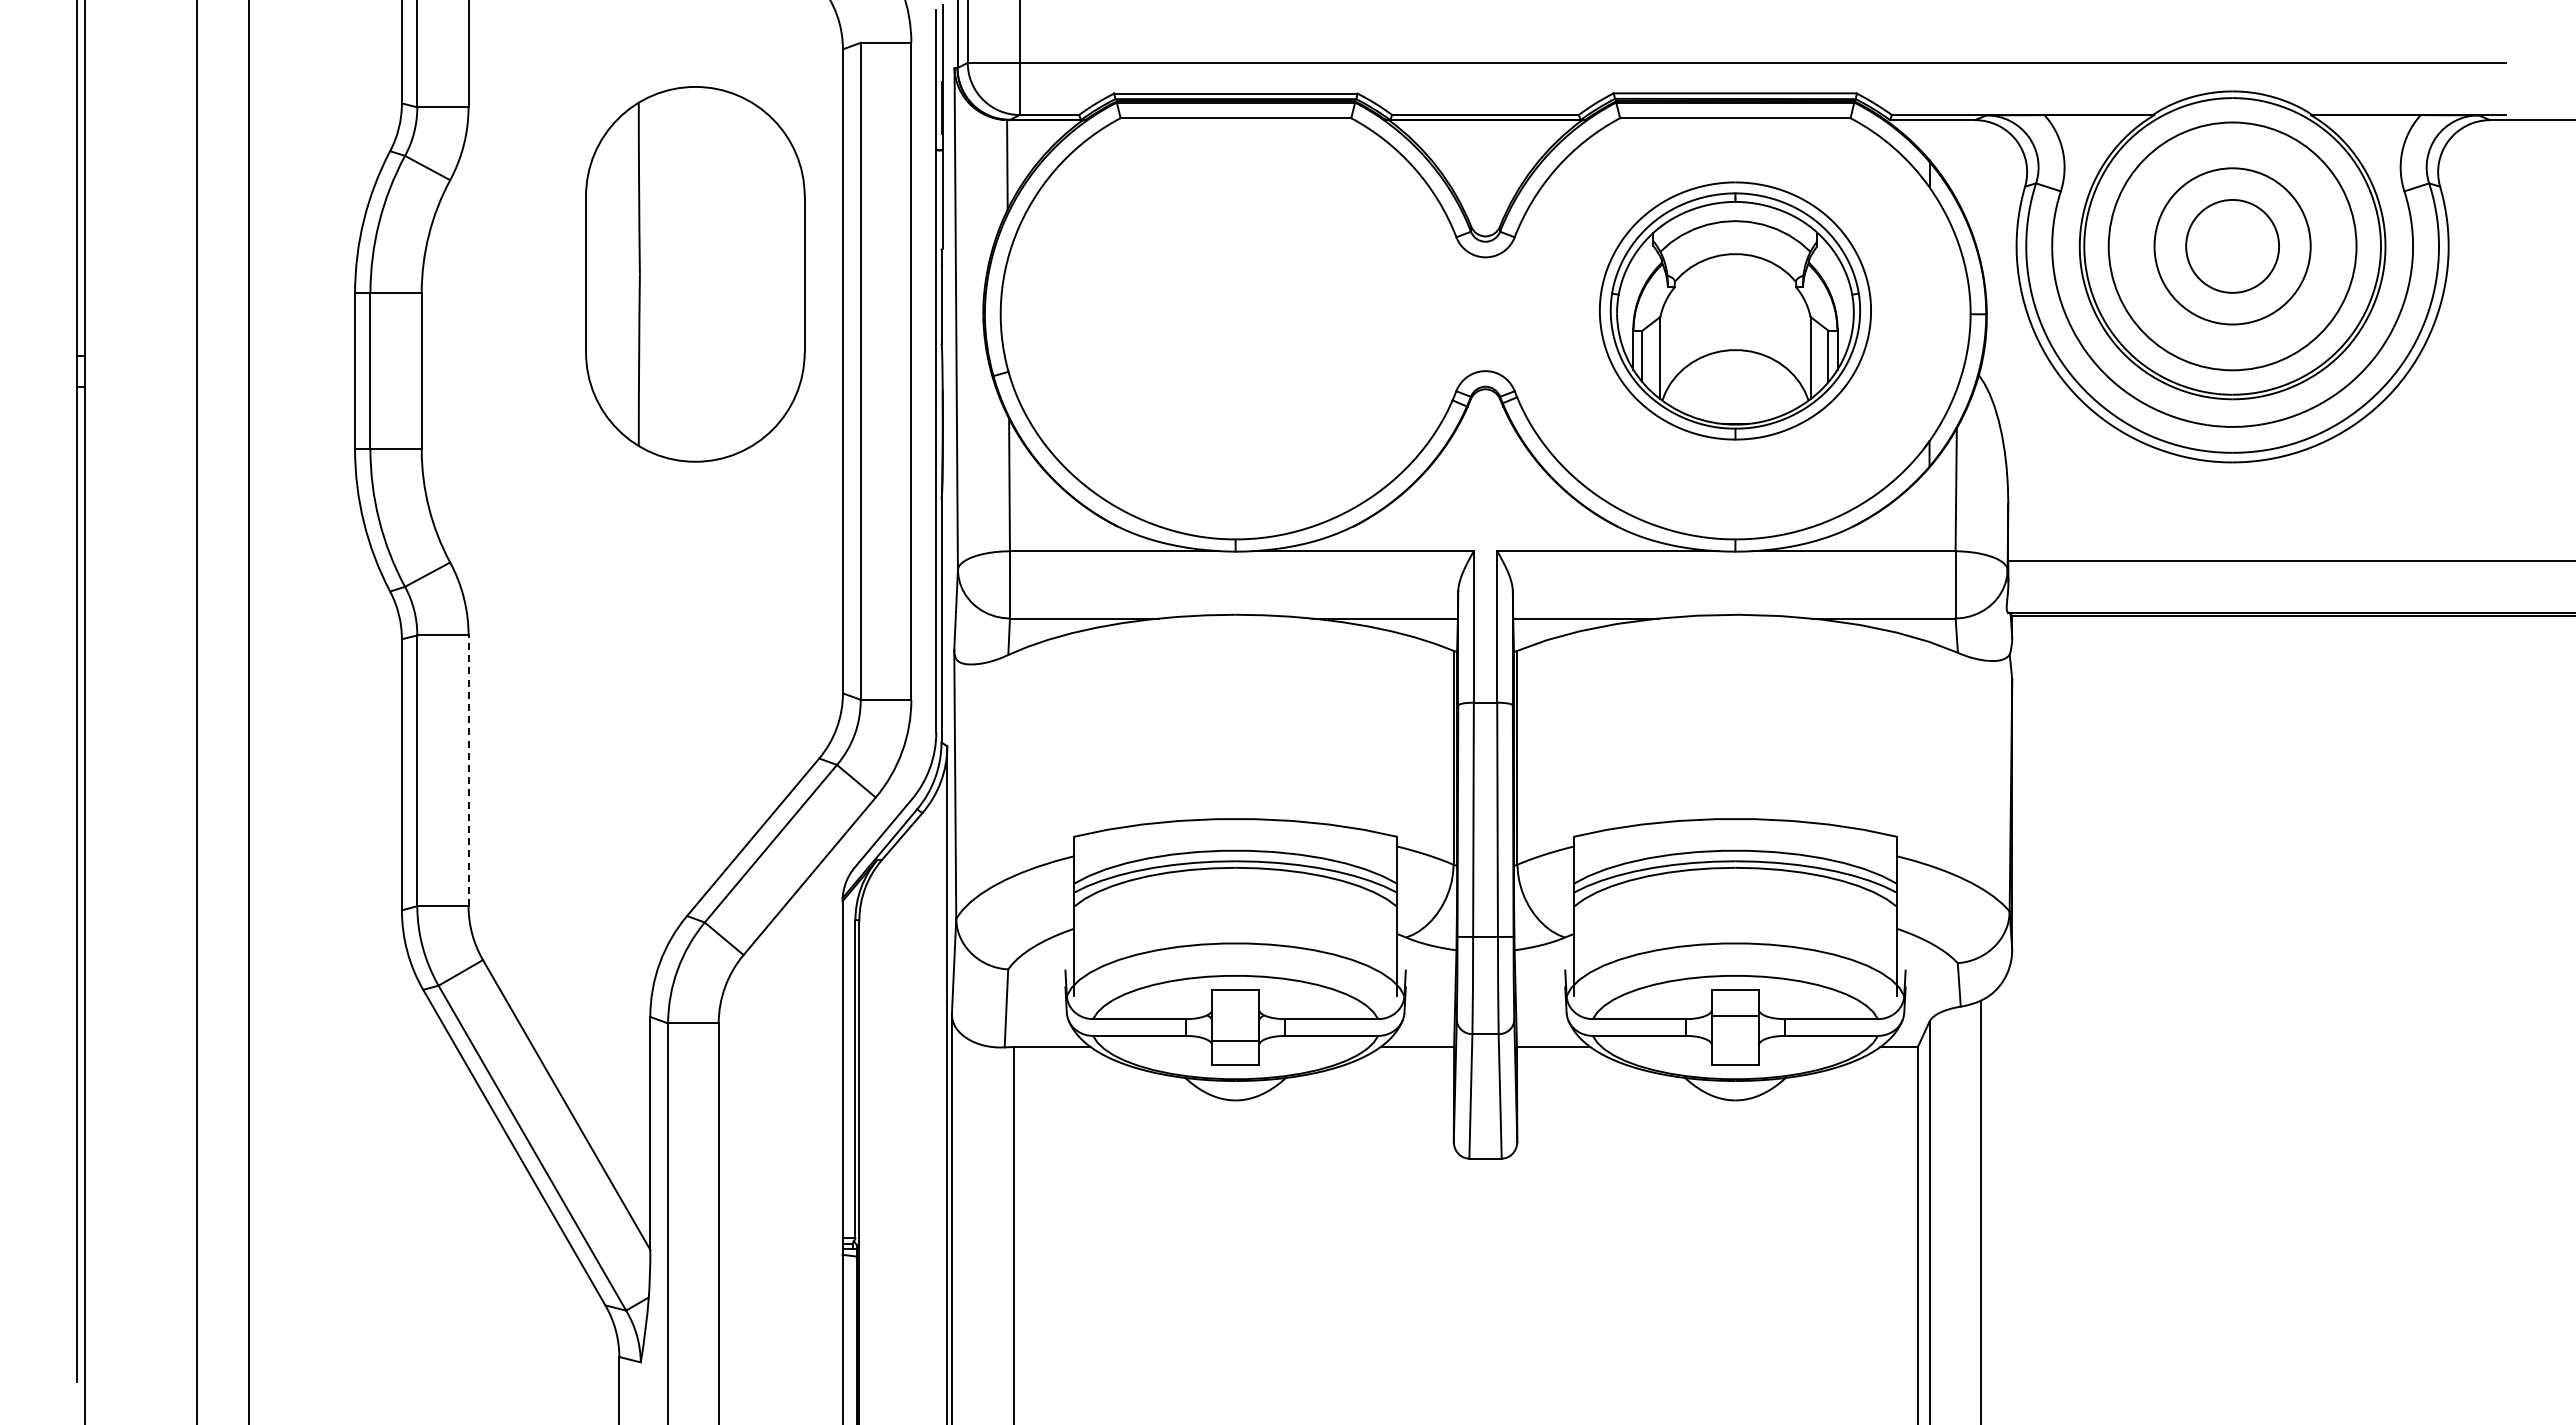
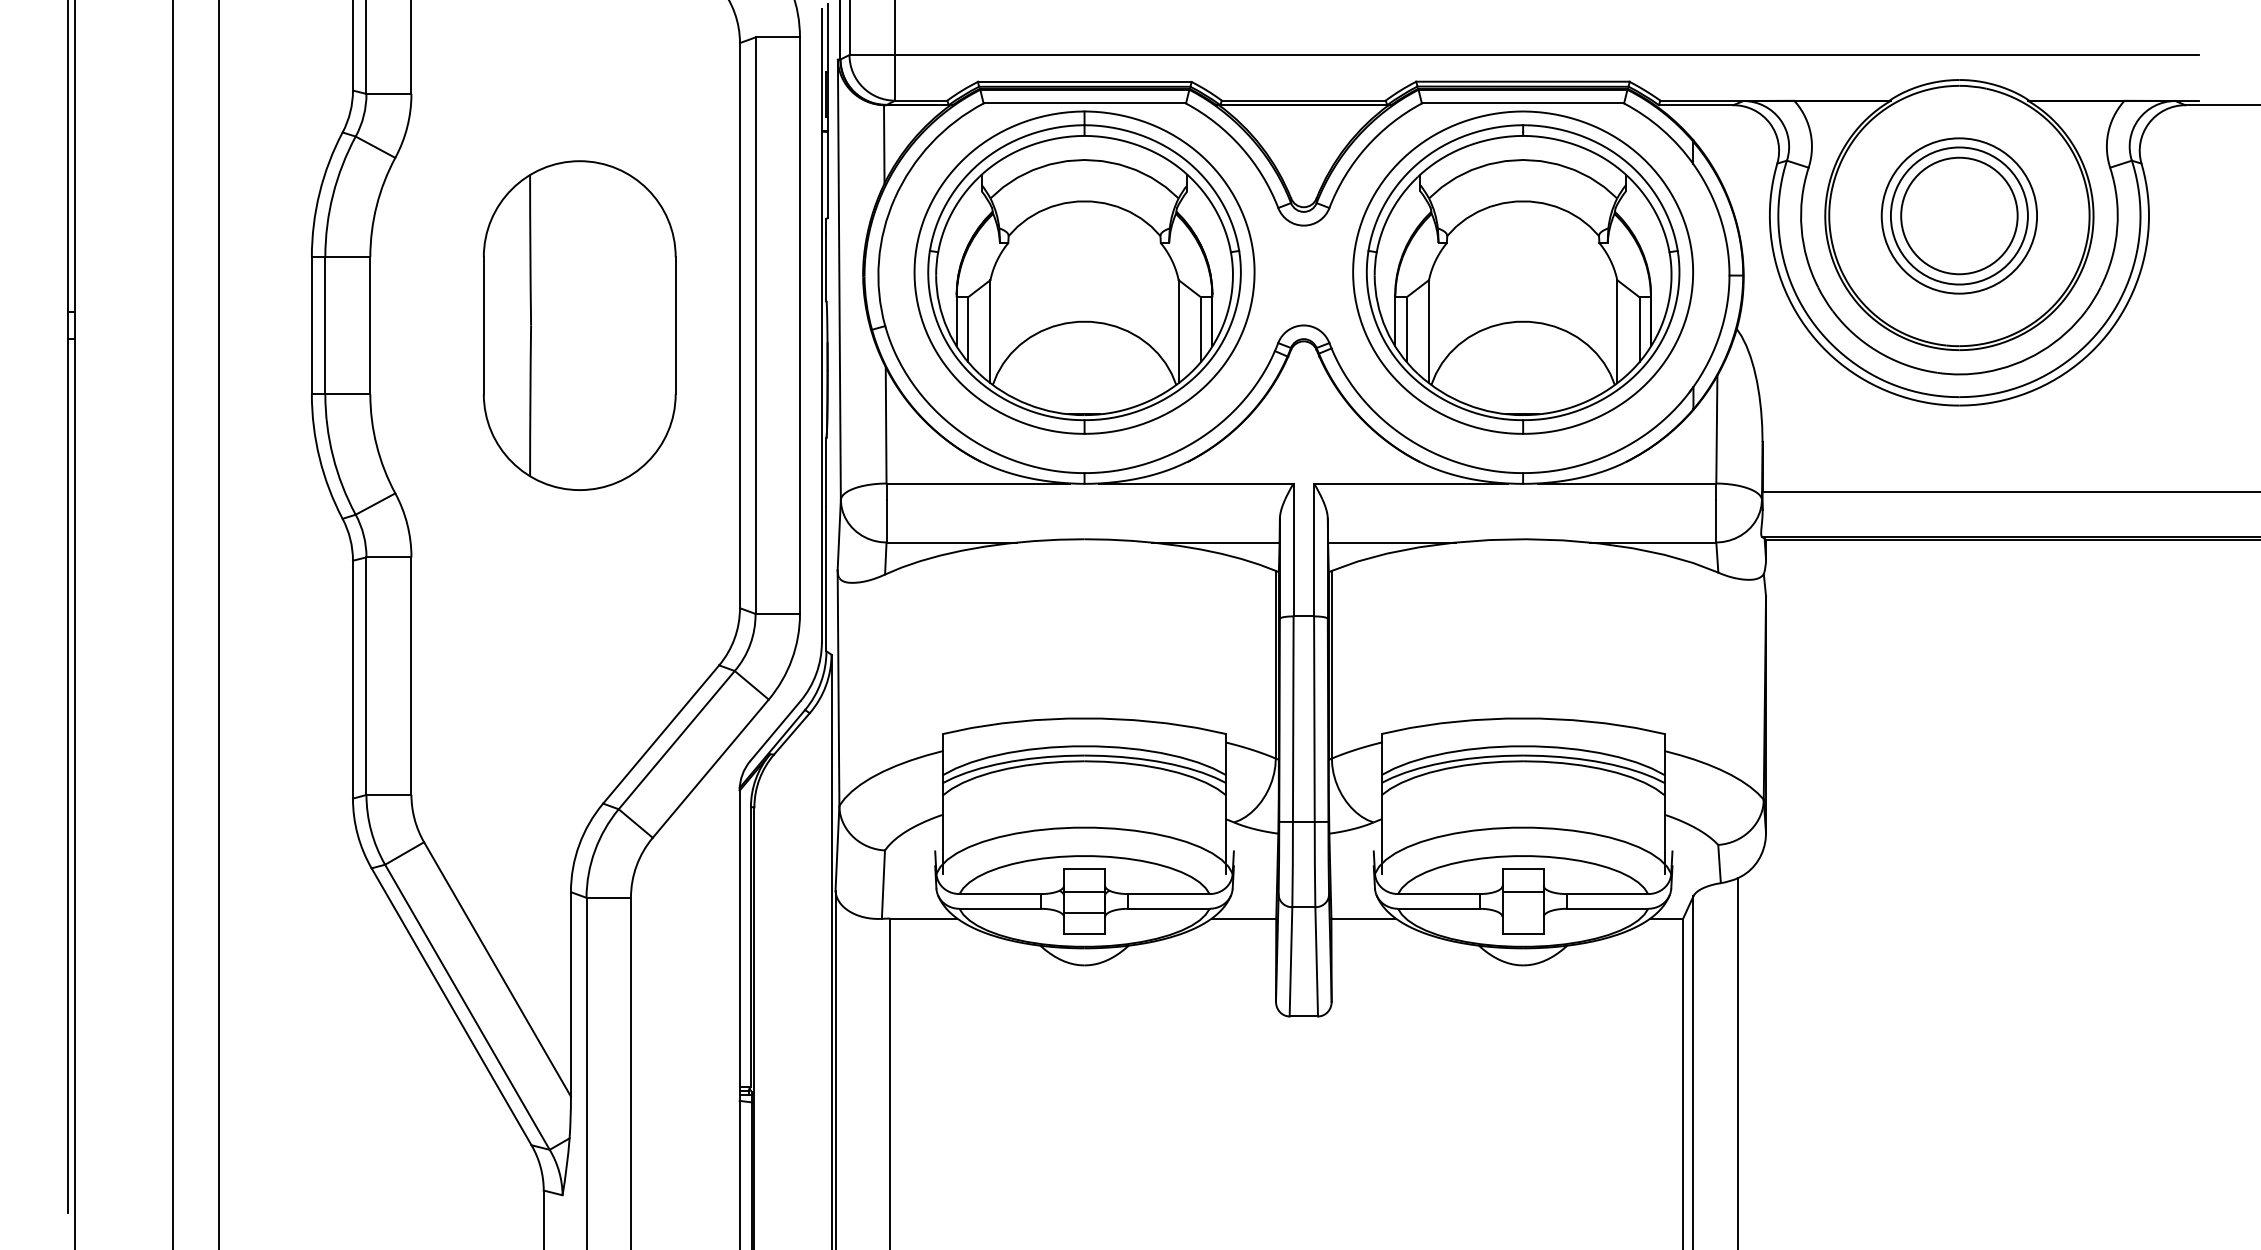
circle: (2232, 245) -> (1959, 215), size x0.71
circle: (2232, 246) -> (1959, 216), size x1.43
part: (695, 274) -> (579, 325), moved
part: (1235, 310) -> (1084, 272), added
part: (1735, 310) -> (1523, 272), size x1.43
line: (468, 770) -> (411, 675), dashed -> solid
line: (1235, 1016) -> (1084, 891), added

